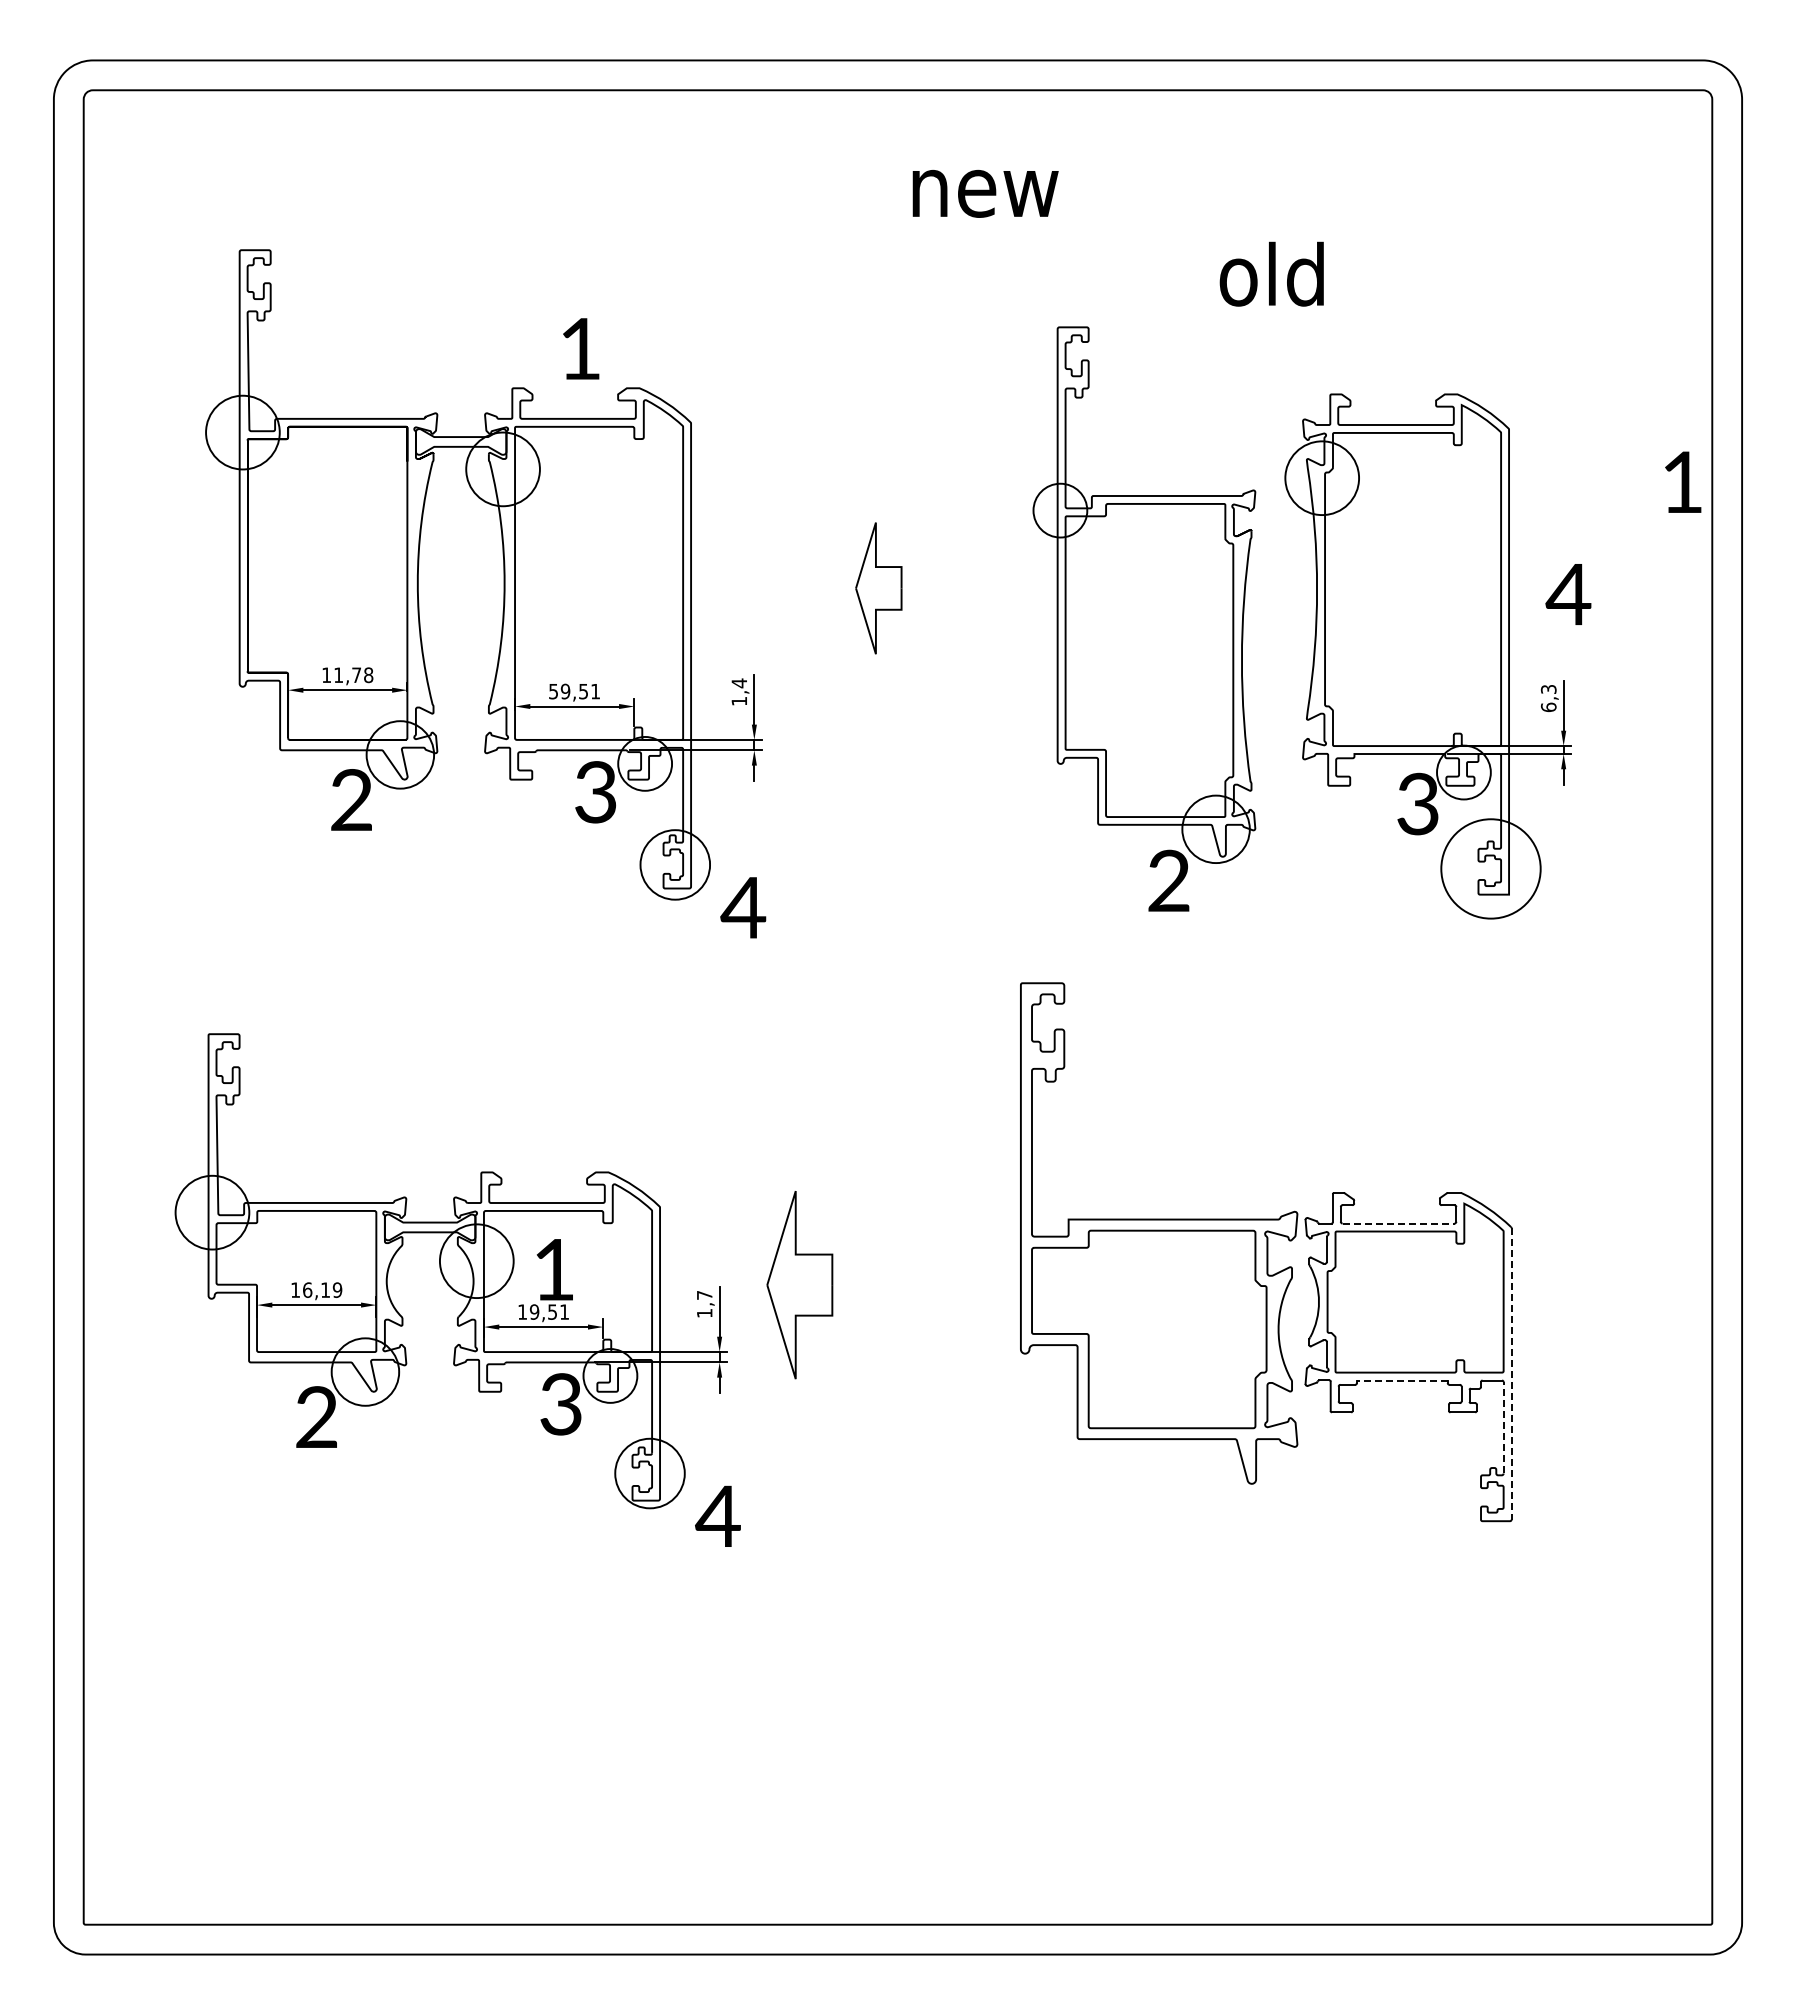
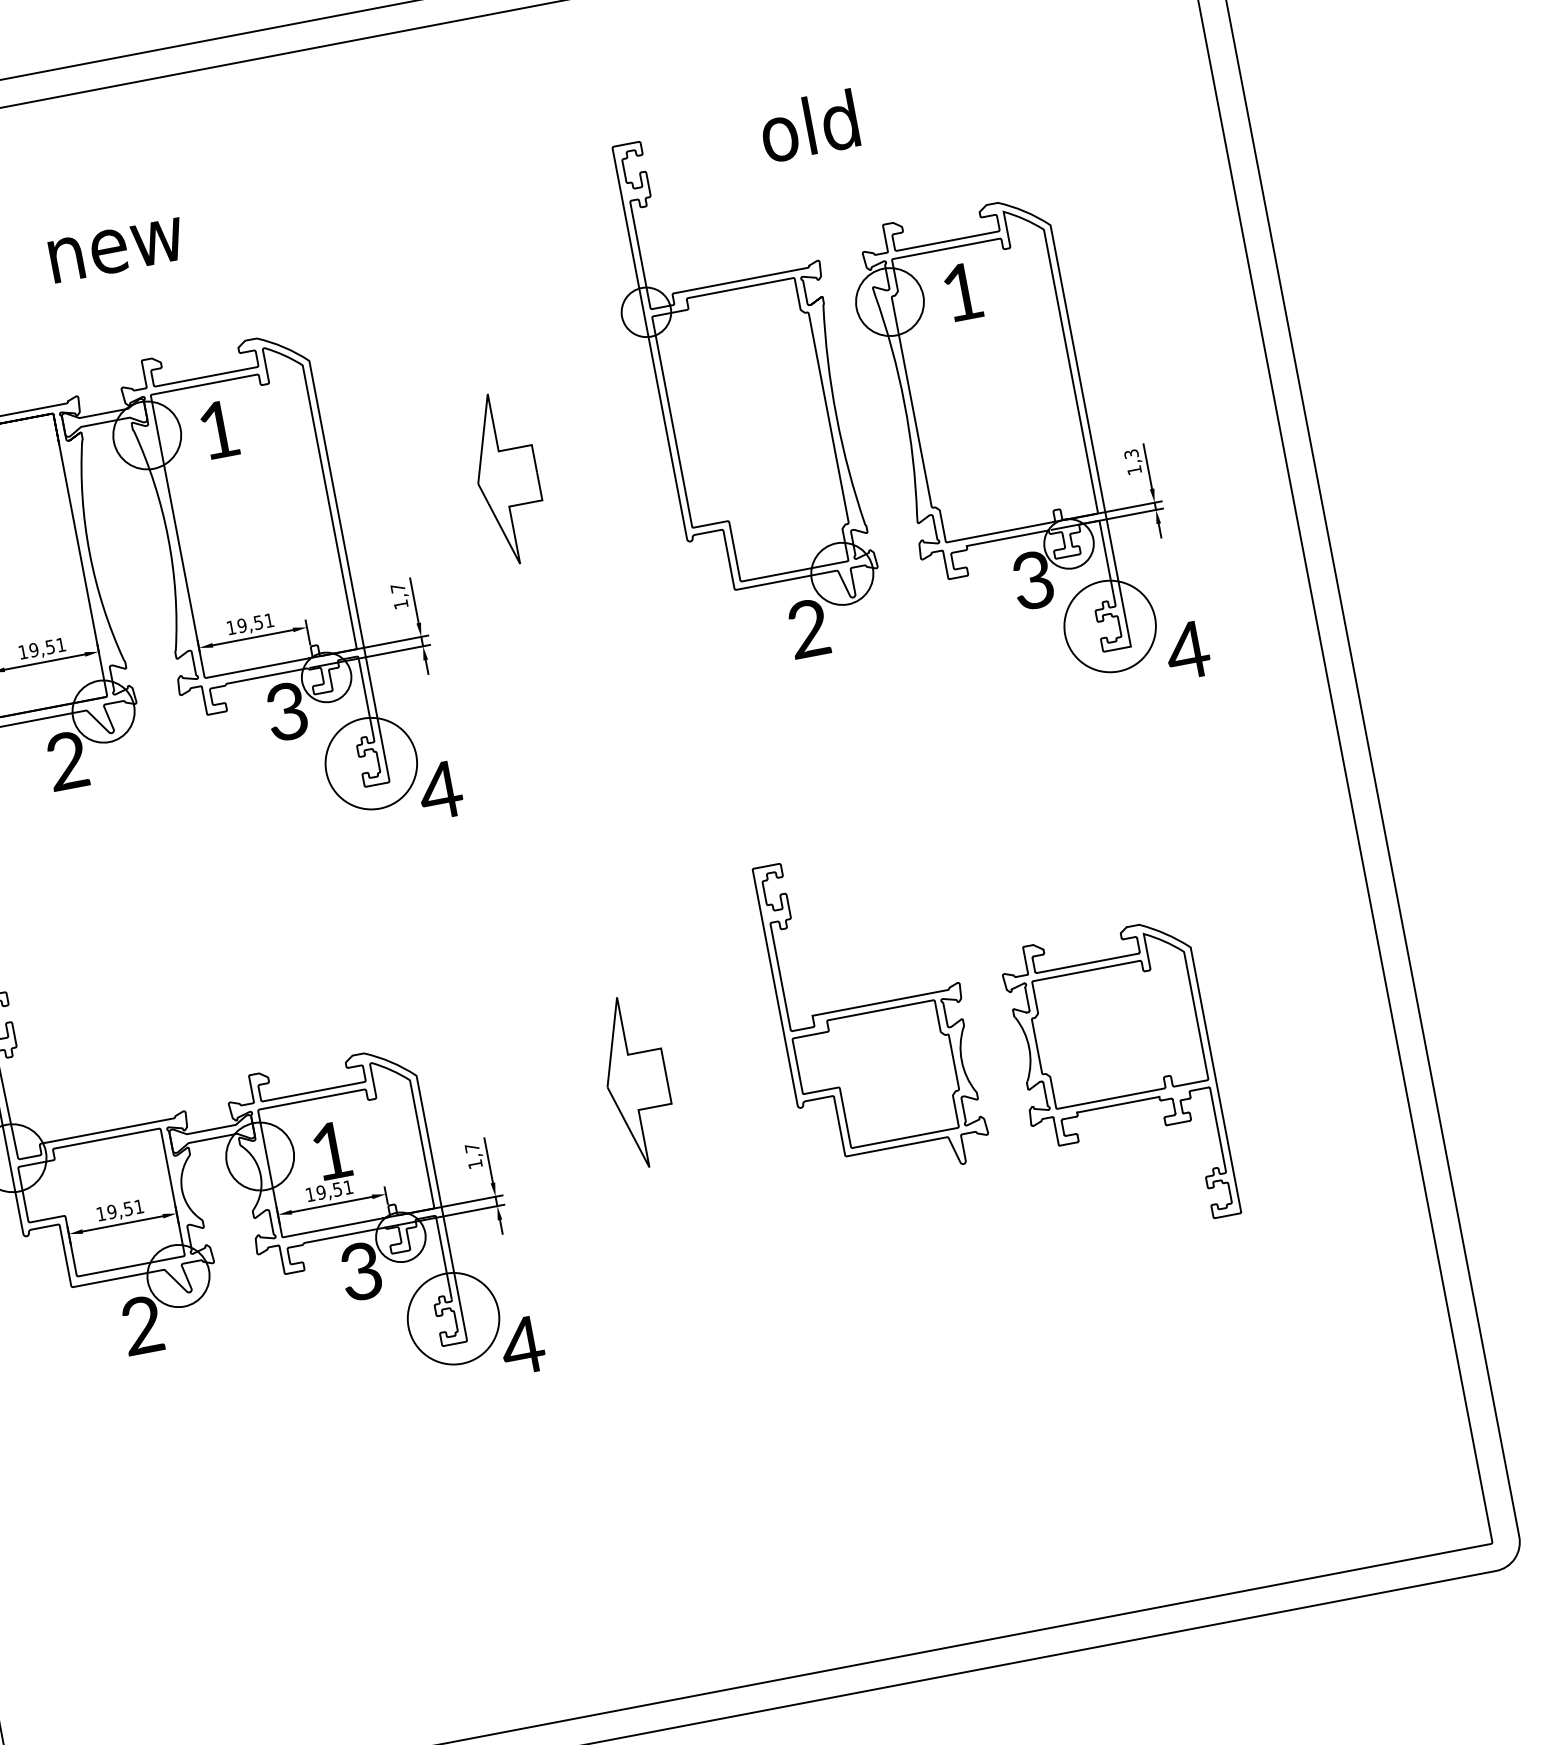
text: (985, 193) -> (116, 250), moved
text: (581, 348) -> (219, 429), moved
text: (1683, 481) -> (963, 291), moved
part: (878, 588) -> (507, 478), size x1.43
text: (1568, 594) -> (1187, 650), moved
part: (1144, 618) -> (741, 395), moved
text: (353, 675) -> (47, 647), 11,78 -> 19,51
text: (738, 683) -> (397, 588), 1,4 -> 1,7
text: (553, 691) -> (231, 627), 59,51 -> 19,51
text: (1548, 707) -> (1134, 470), 6,3 -> 1,3
circle: (674, 864) -> (370, 763), size x1.43
line: (1398, 1223) -> (1087, 963), dashed -> solid
part: (1158, 1233) -> (872, 1013), size x0.71
part: (799, 1285) -> (636, 1082), moved
text: (322, 1290) -> (125, 1209), 16,19 -> 19,51
line: (1511, 1373) -> (1215, 1079), dashed -> solid
line: (1401, 1380) -> (1117, 1104), dashed -> solid
line: (1503, 1427) -> (1217, 1129), dashed -> solid
circle: (649, 1473) -> (453, 1318), size x1.43

